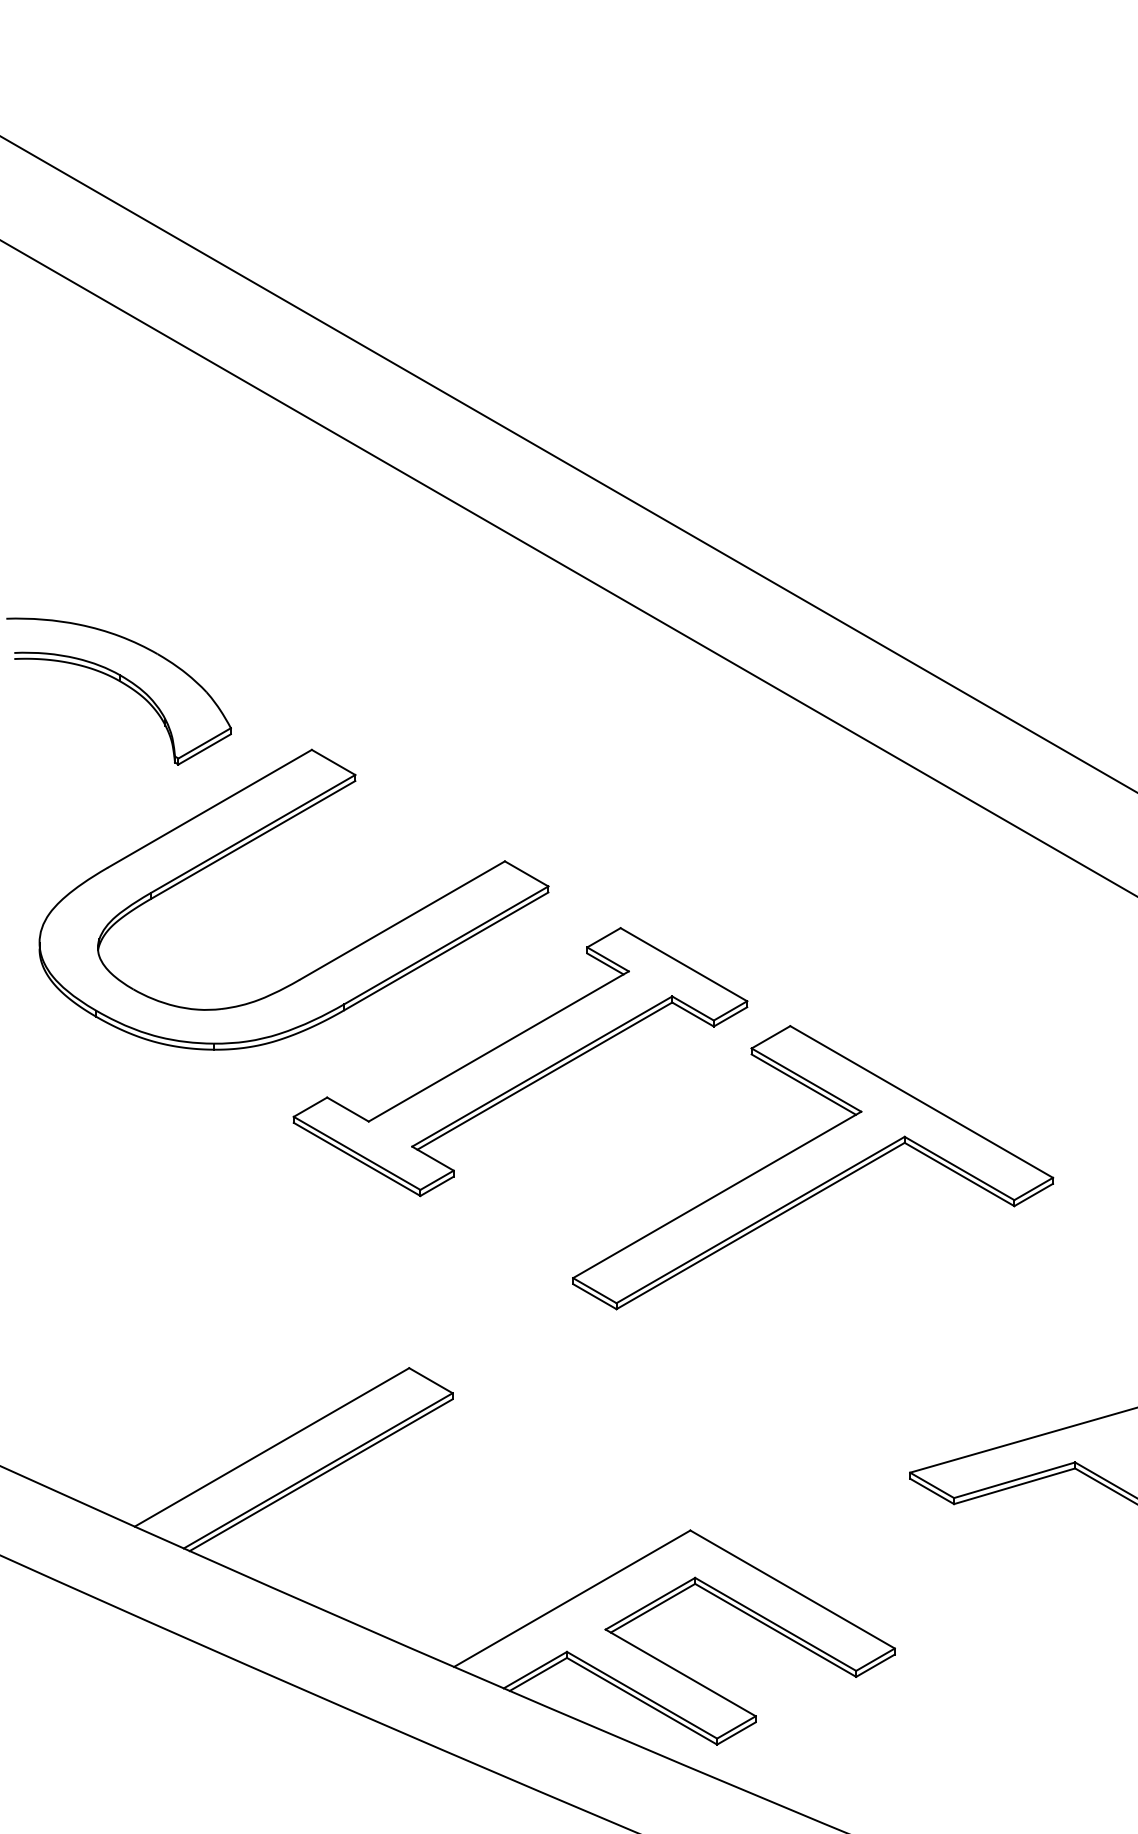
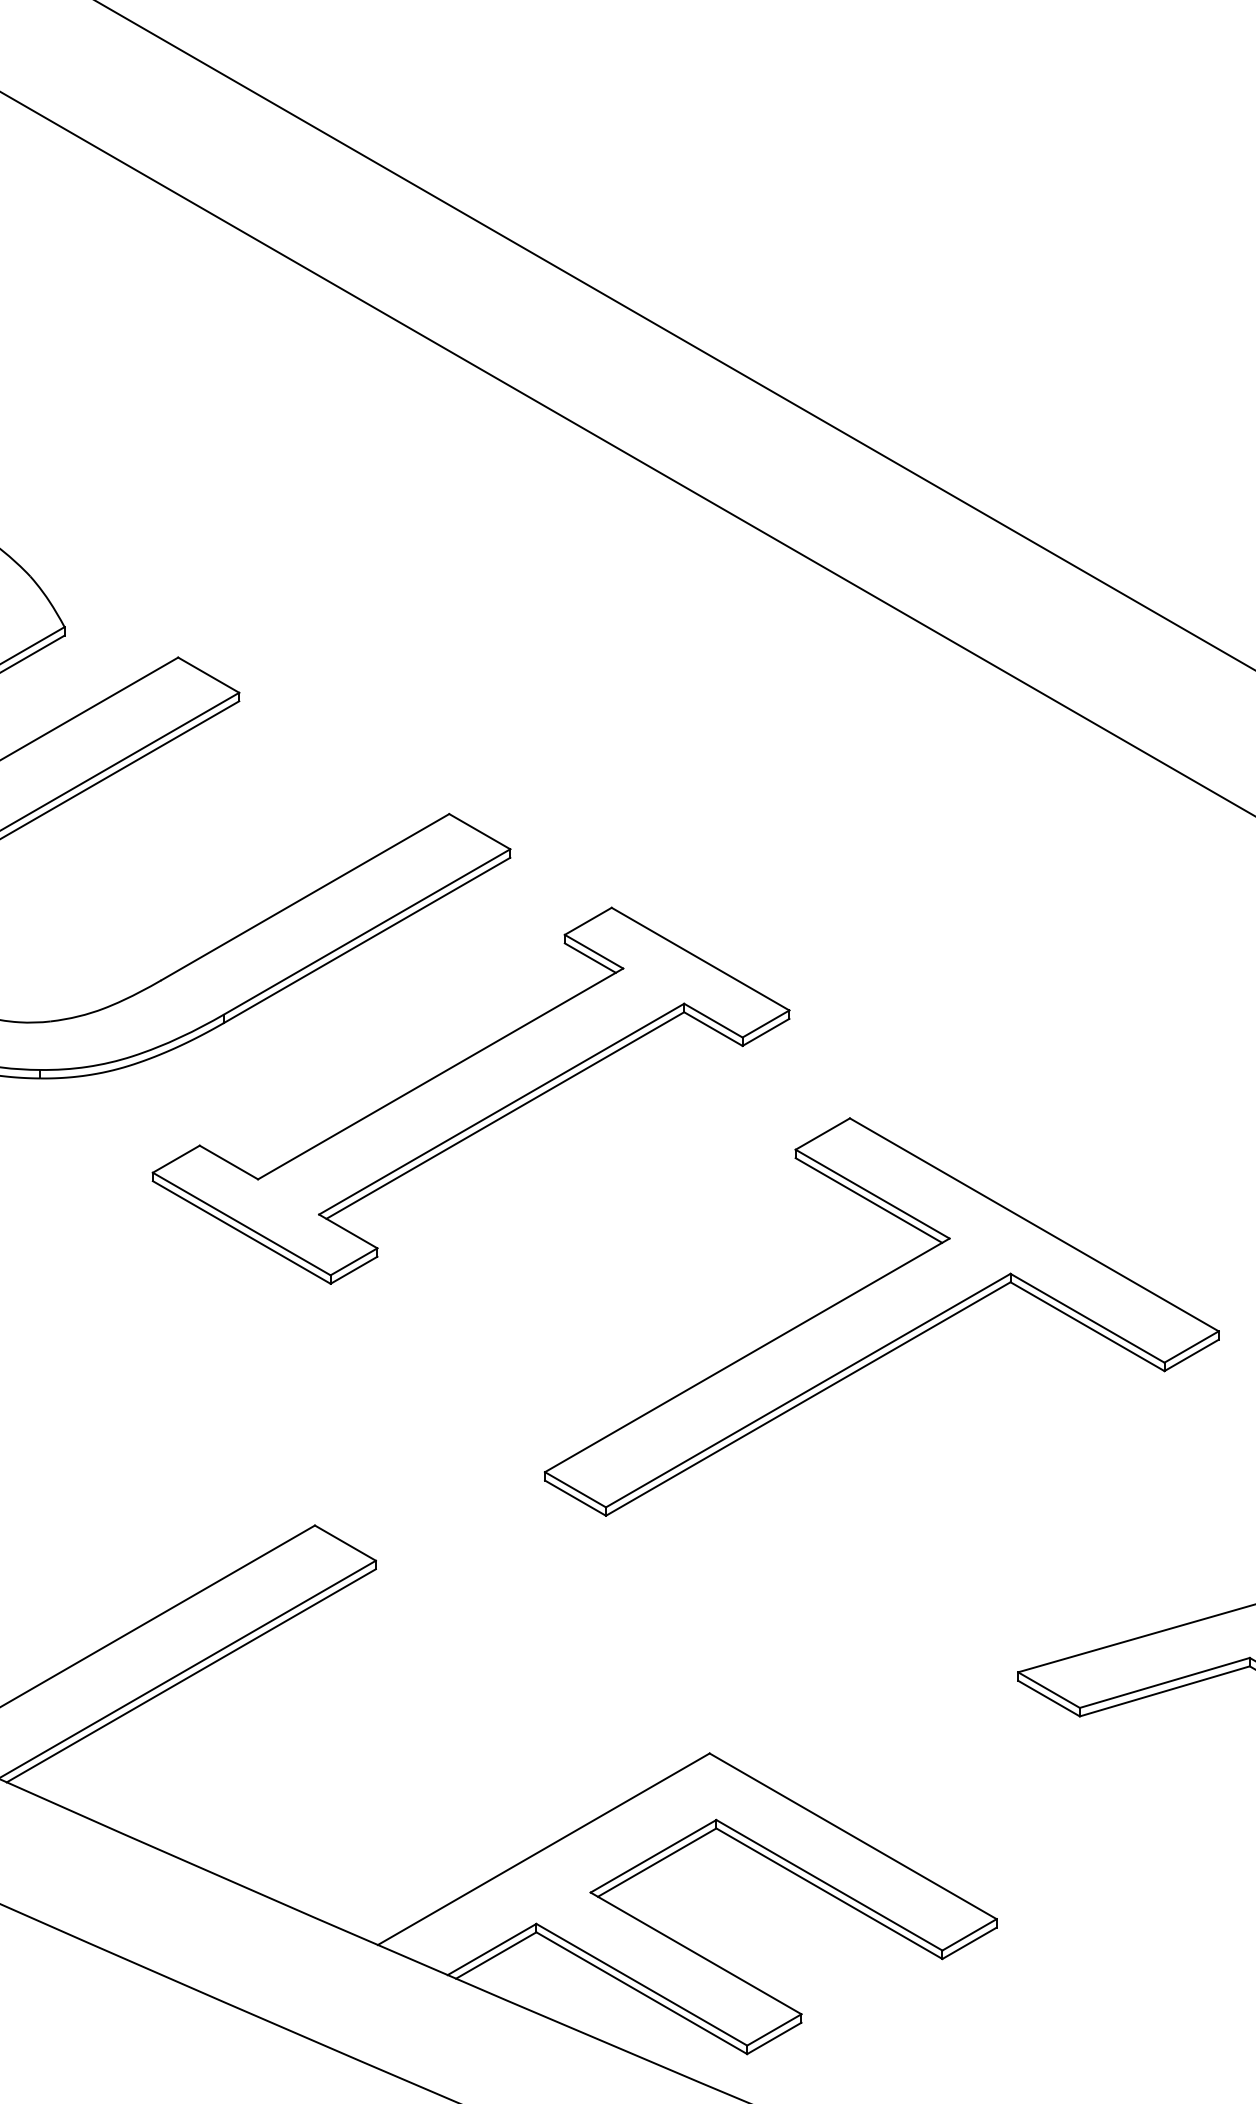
part: (813, 1167) -> (882, 1316), moved

